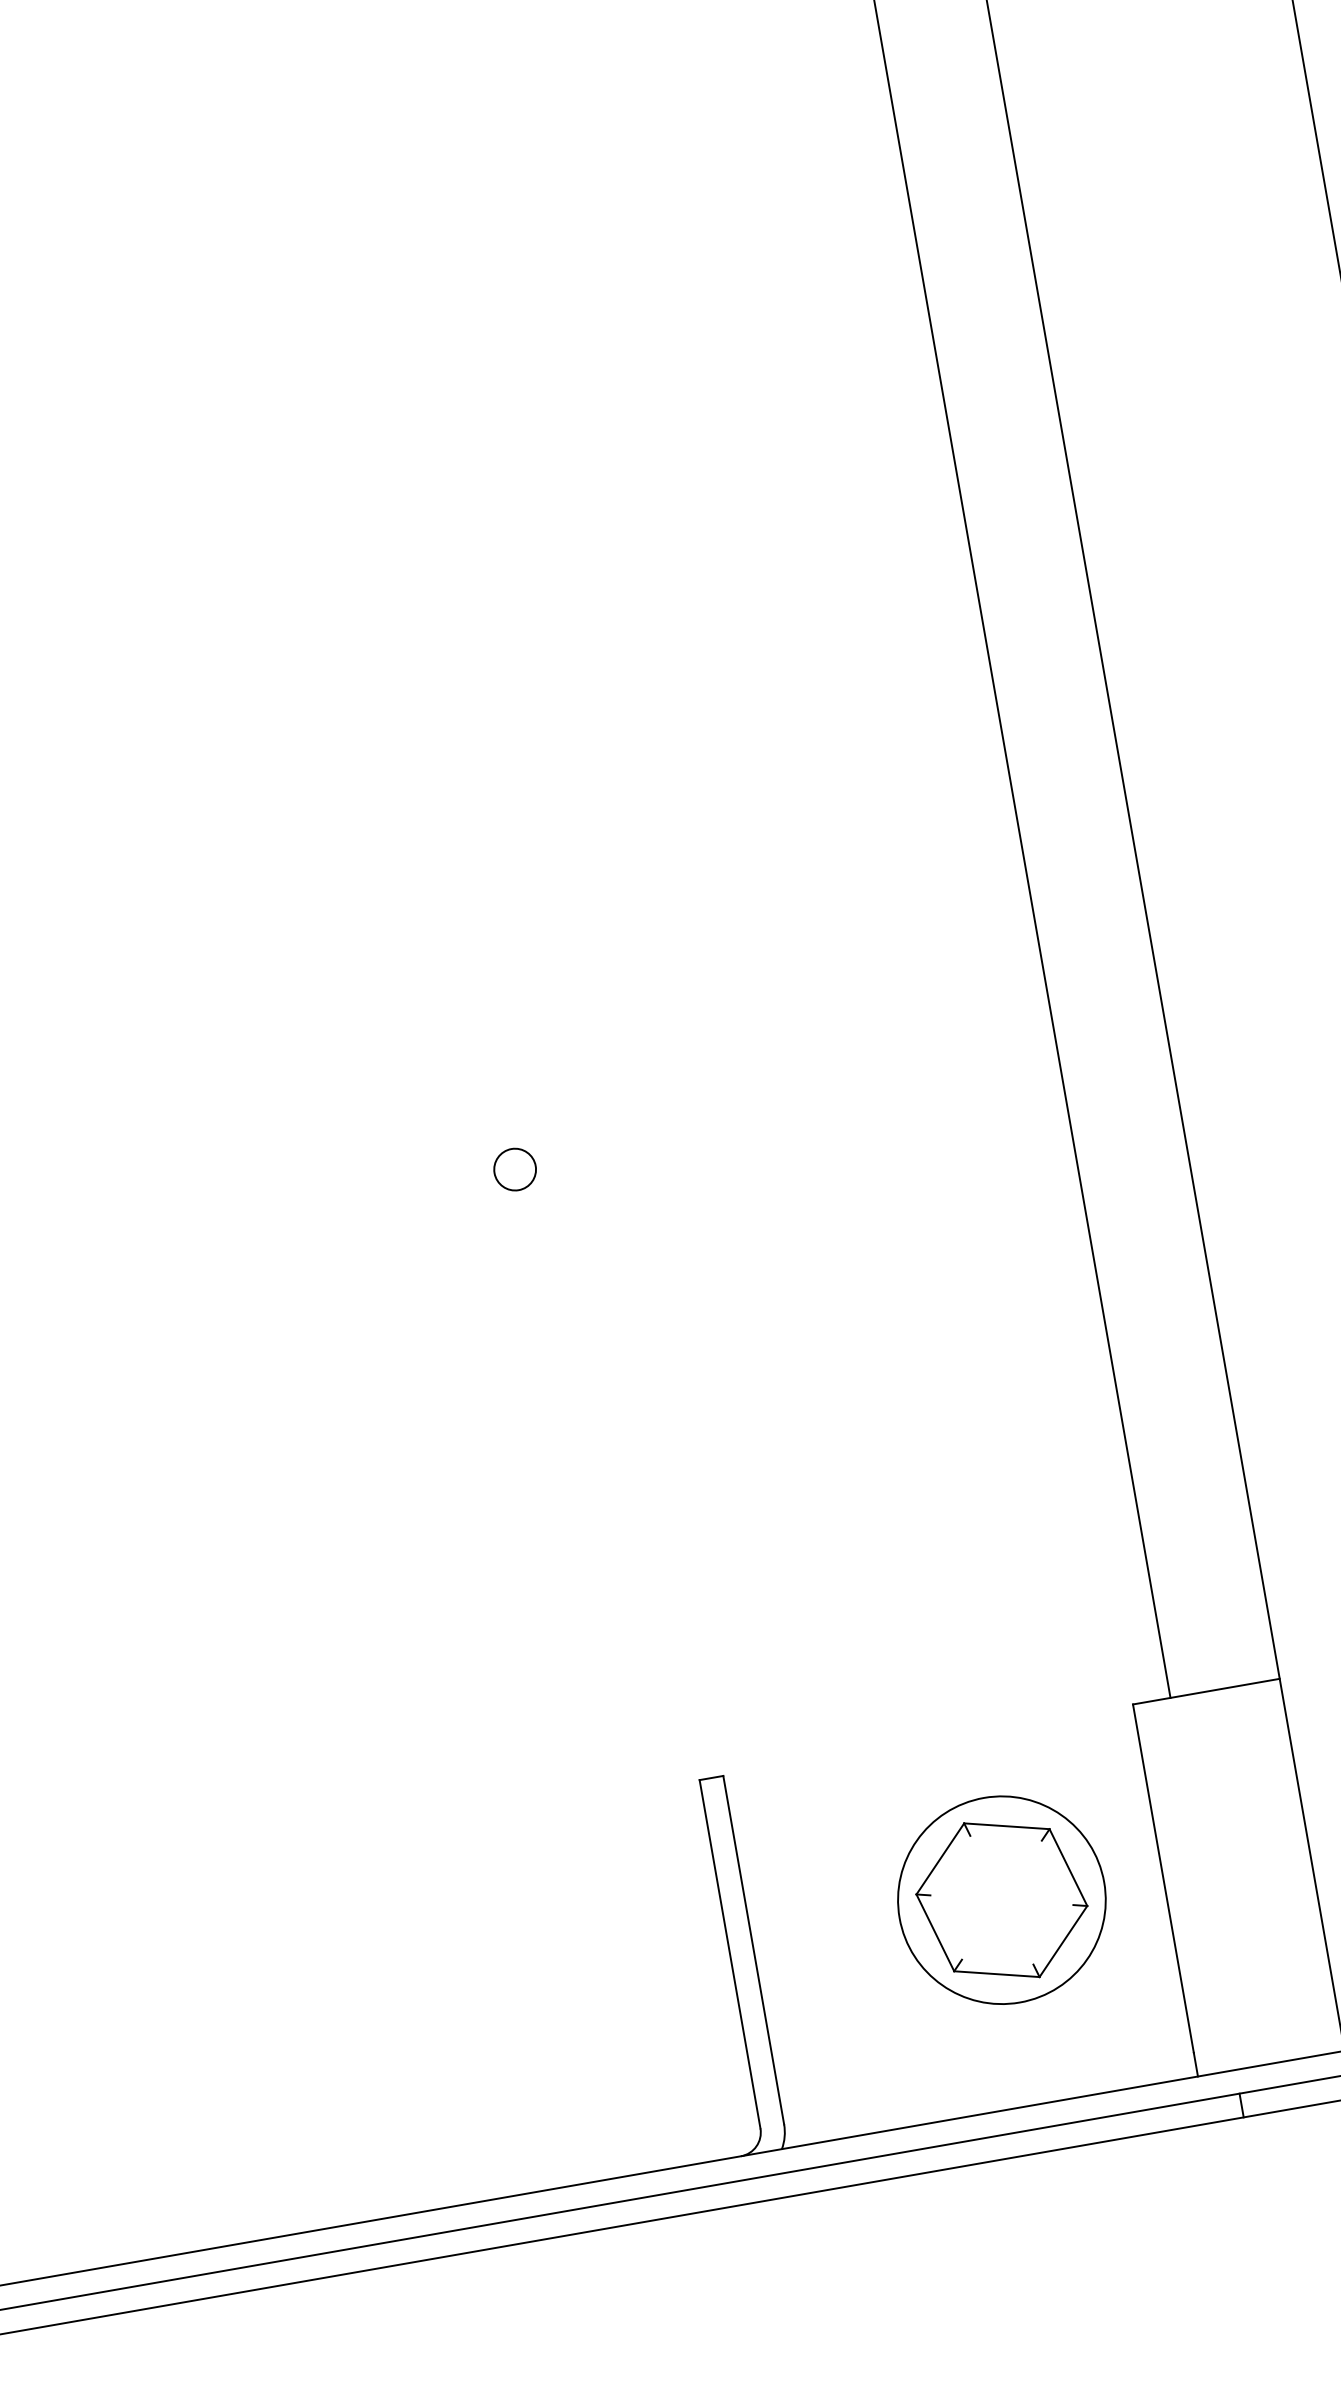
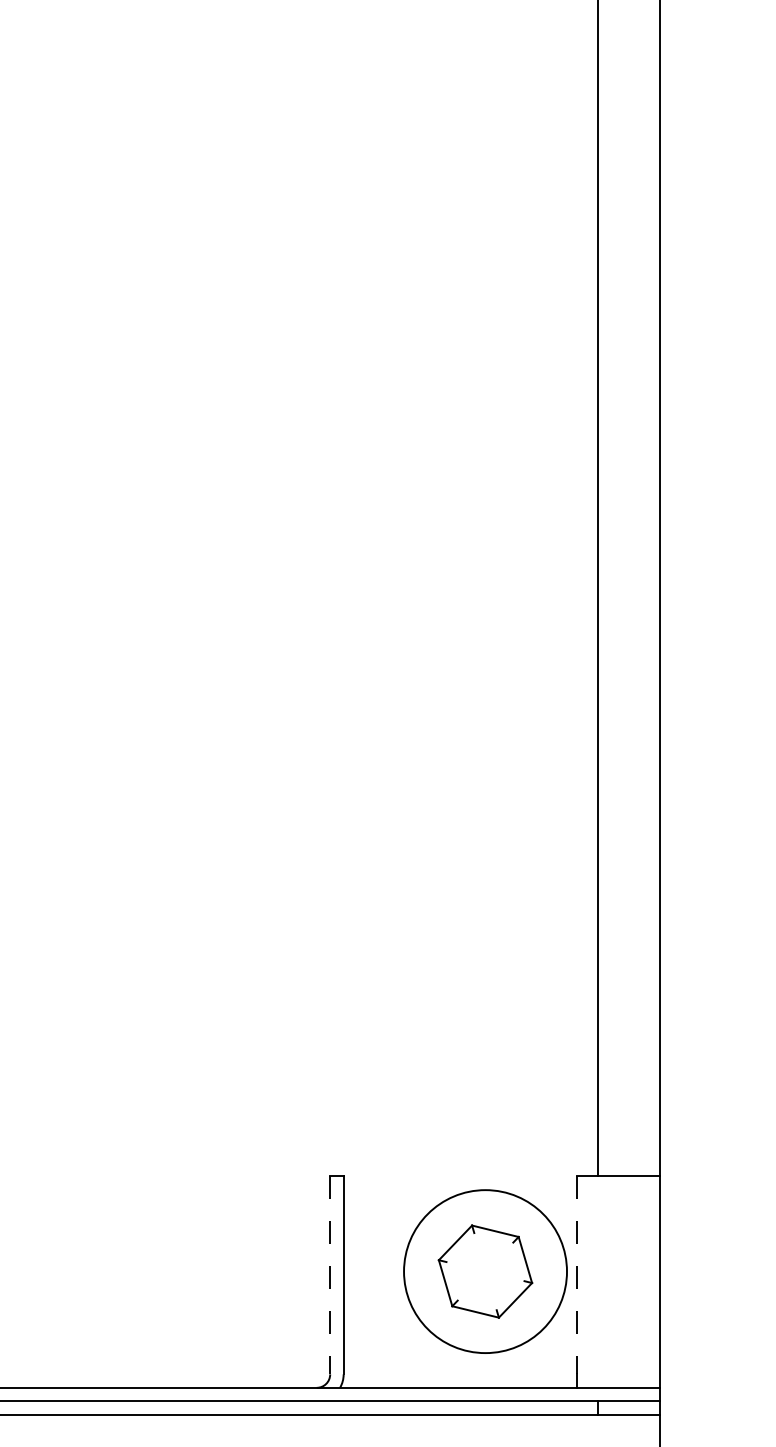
circle: (513, 1168) -> (286, 820), removed
line: (1163, 1879) -> (576, 1275), solid -> dashed
circle: (1001, 1900) -> (485, 1271), size x1.4
line: (730, 1954) -> (330, 1275), solid -> dashed

